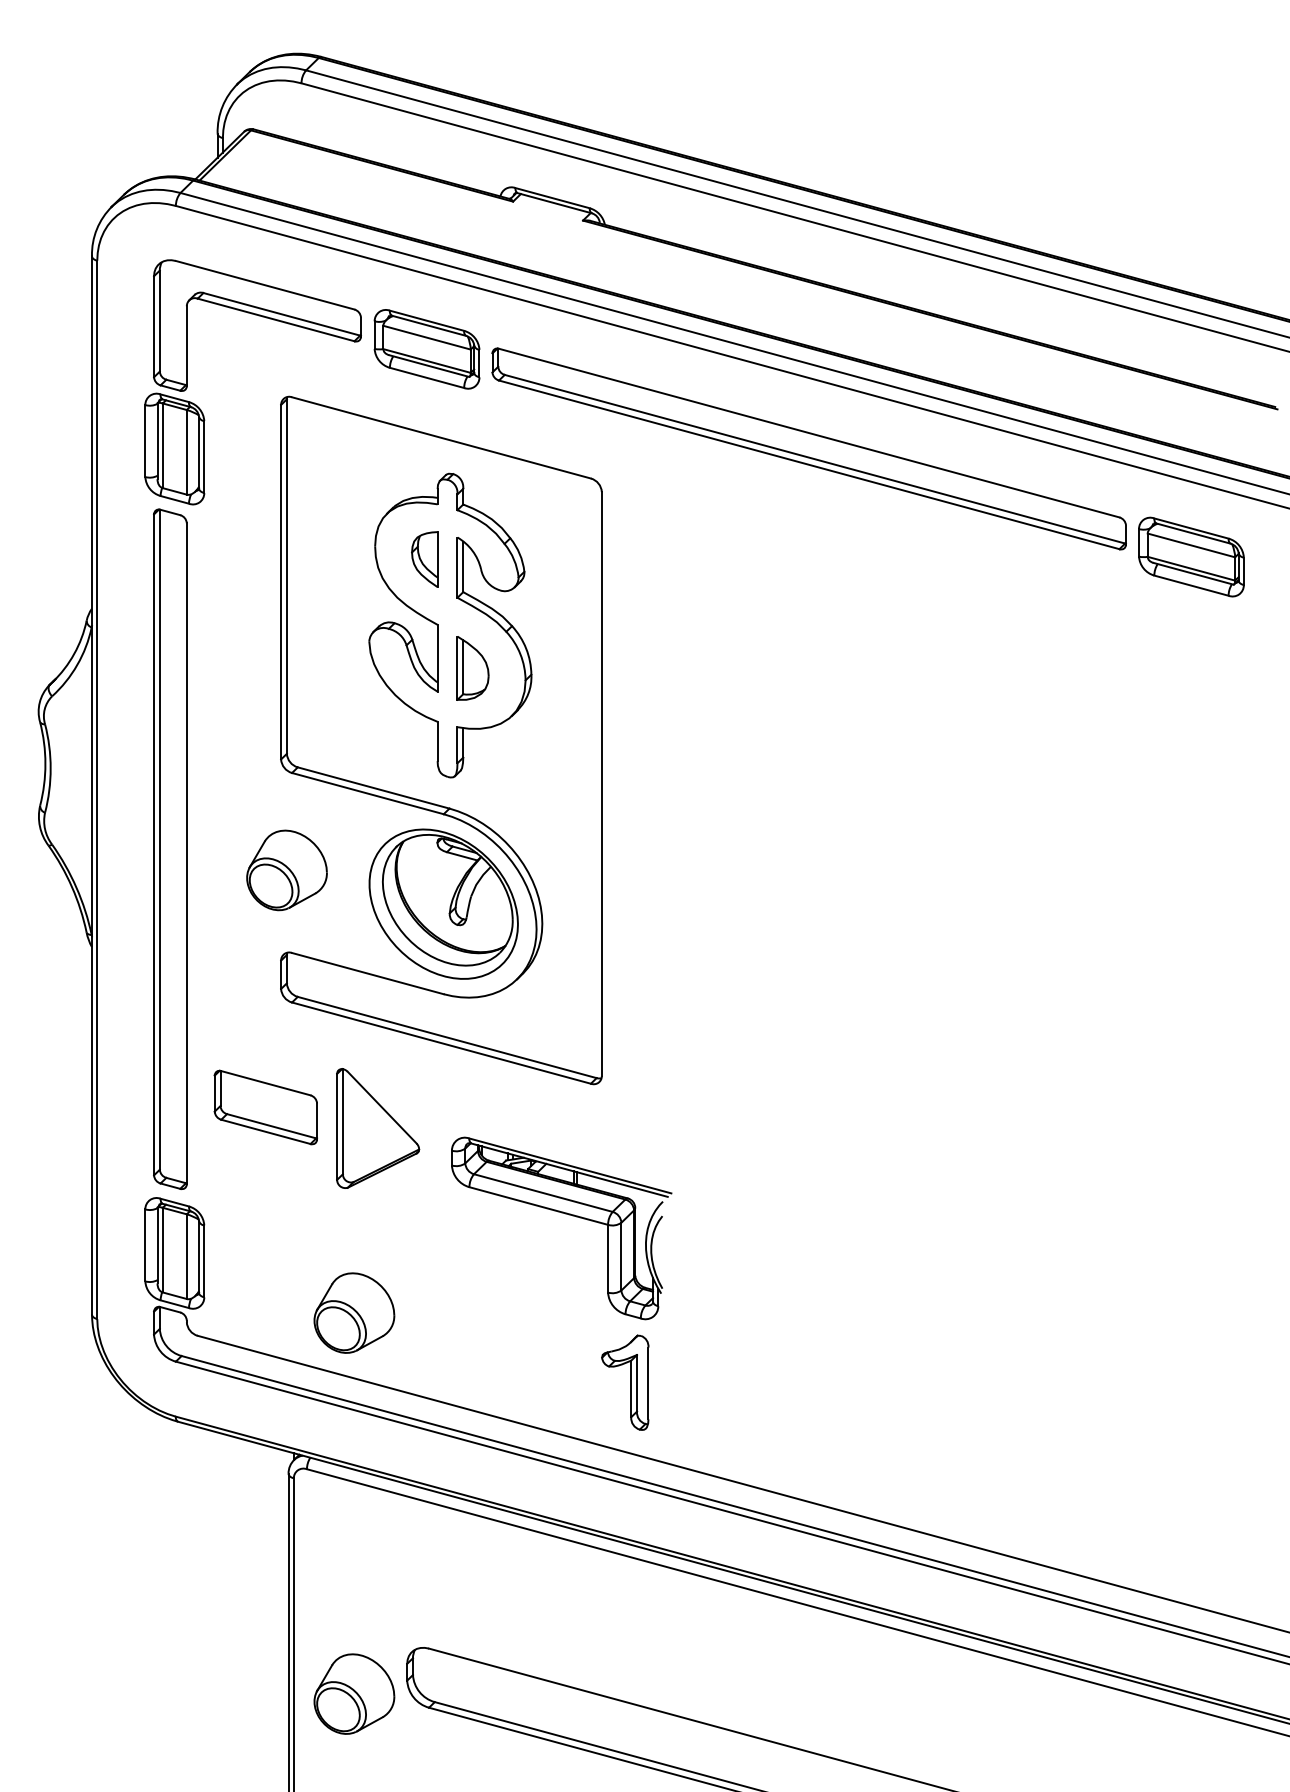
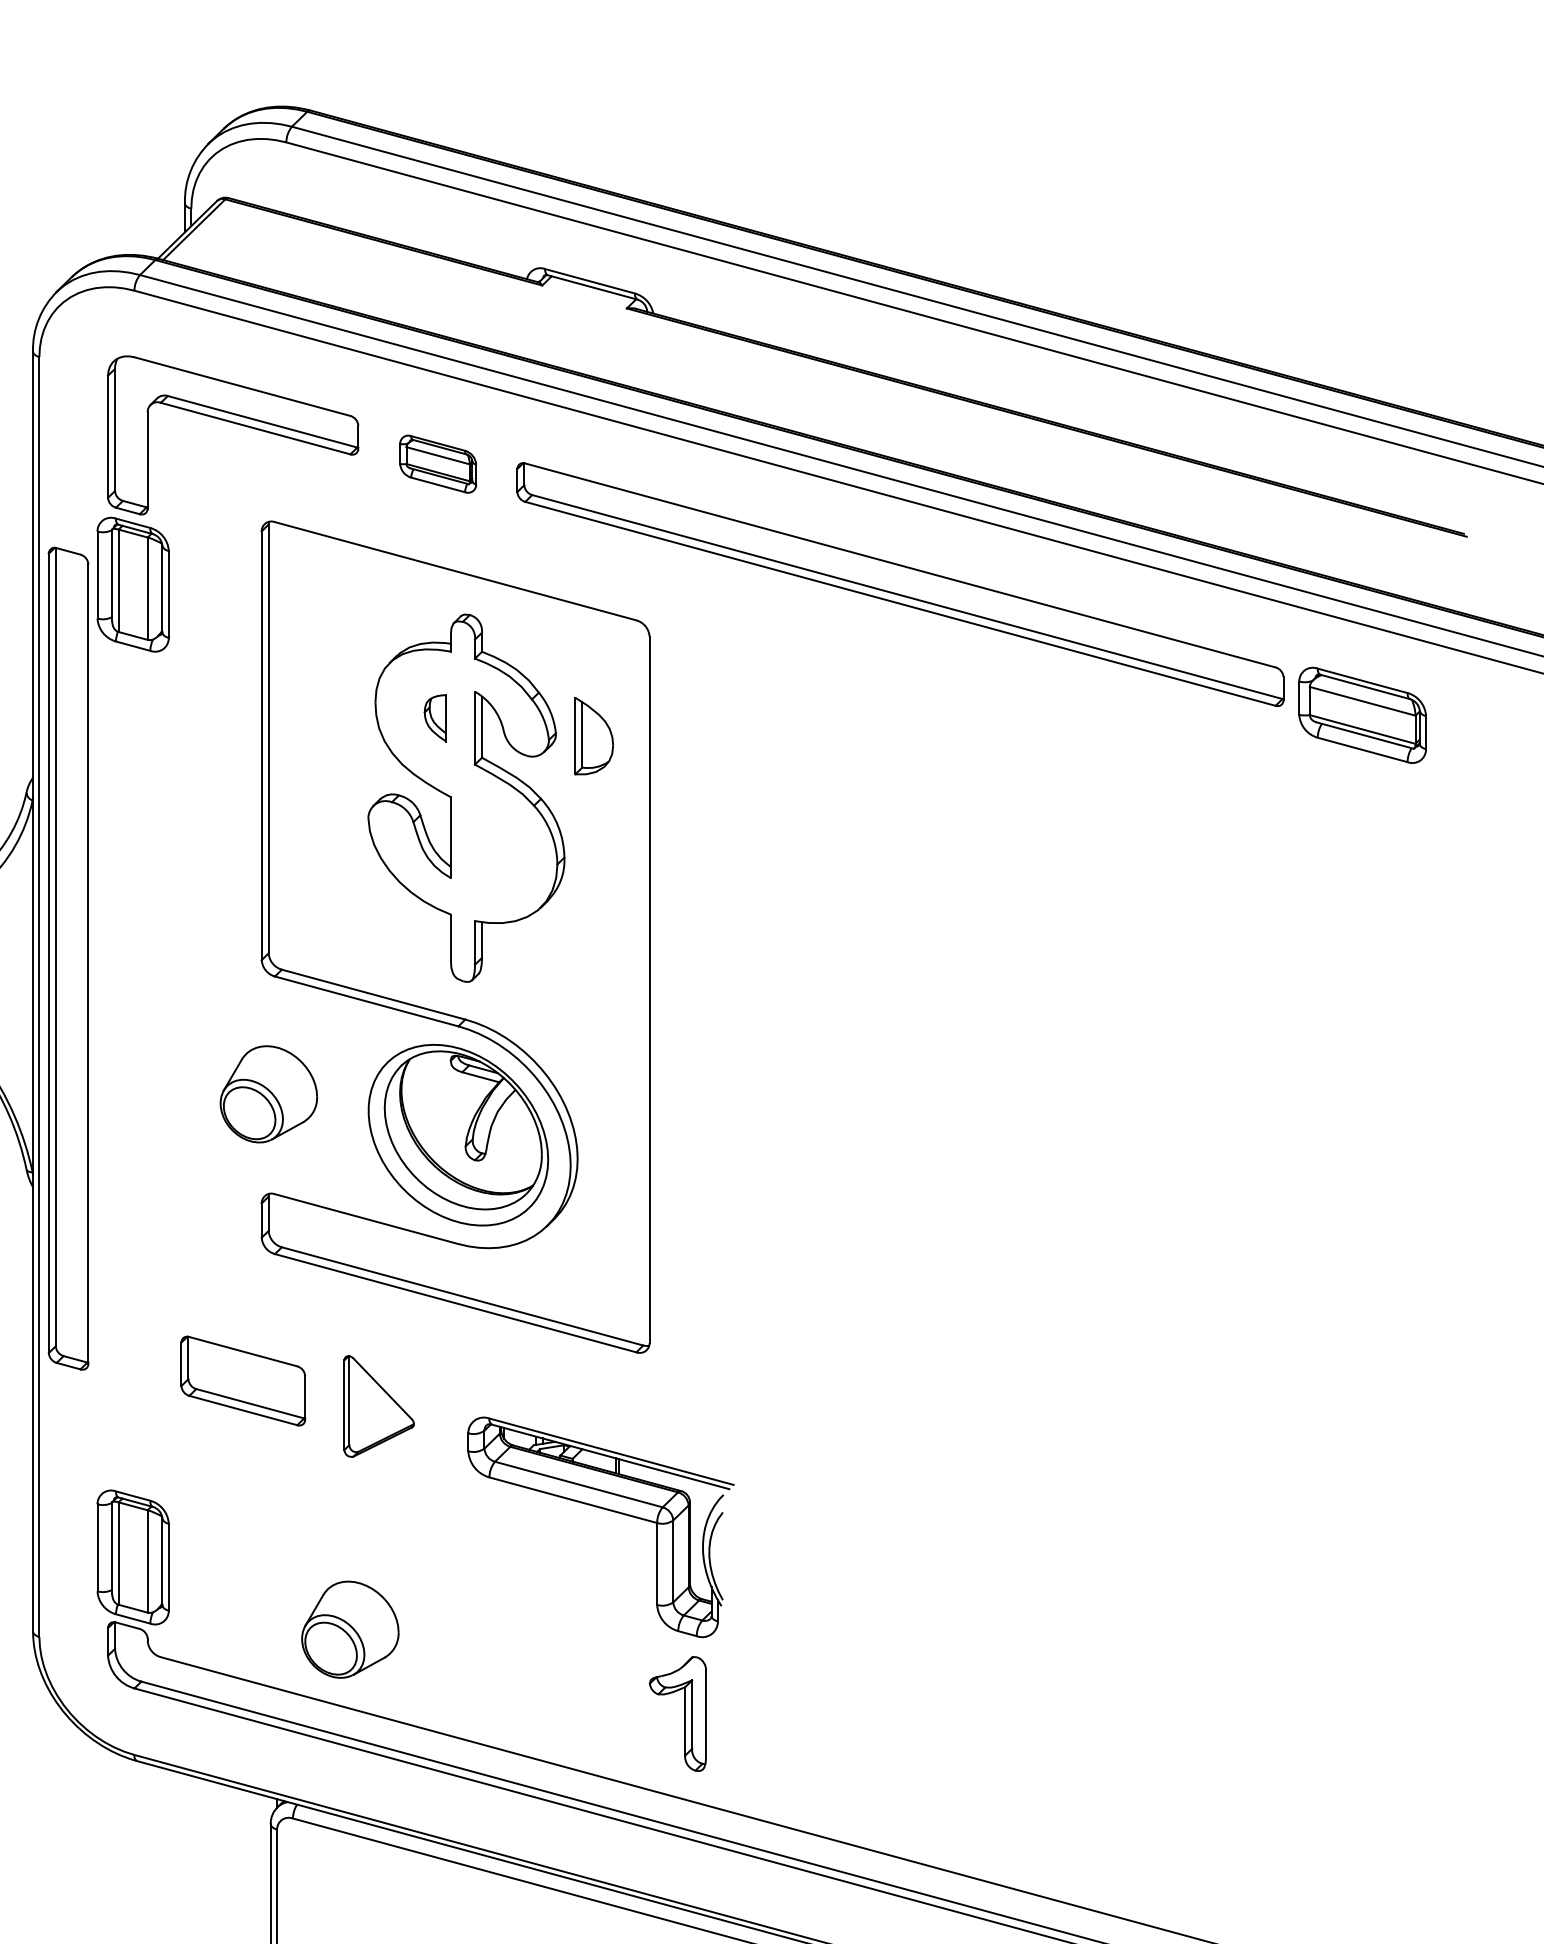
part: (426, 349) -> (437, 464), size x0.6
part: (424, 559) -> (435, 718), size x0.7
part: (472, 668) -> (593, 736), moved
part: (170, 848) -> (68, 957), moved
part: (378, 1128) -> (379, 1406), size x0.7

